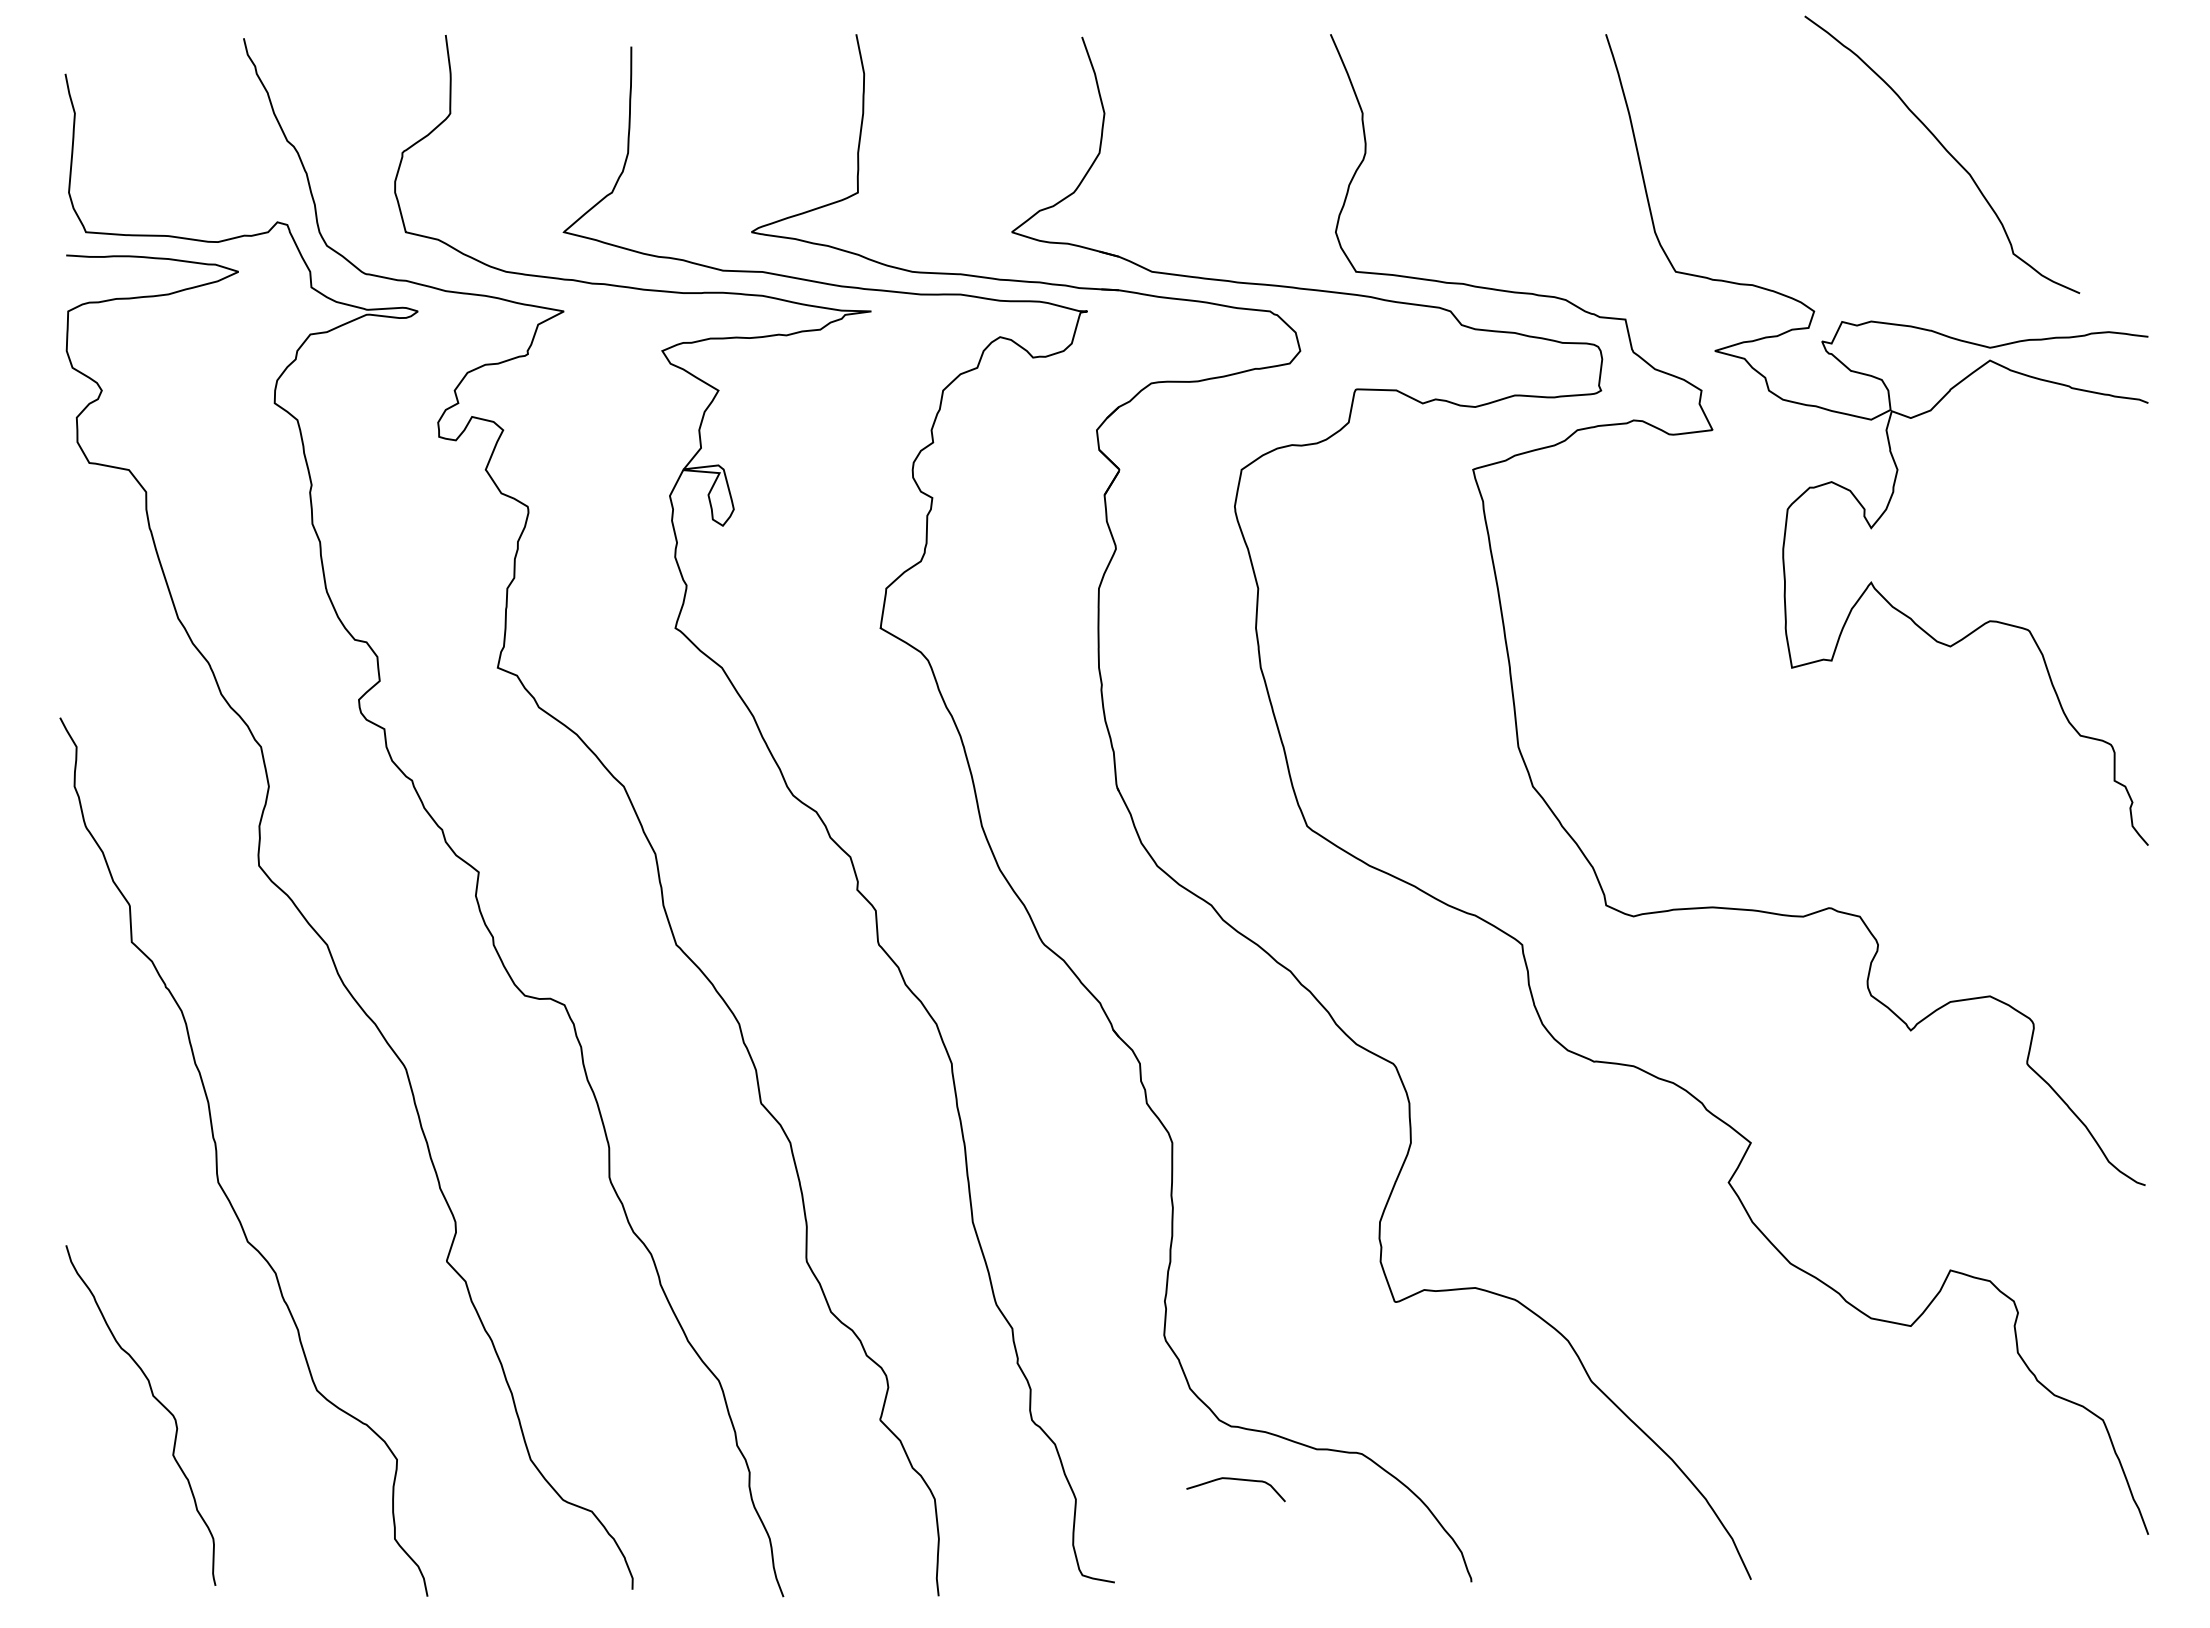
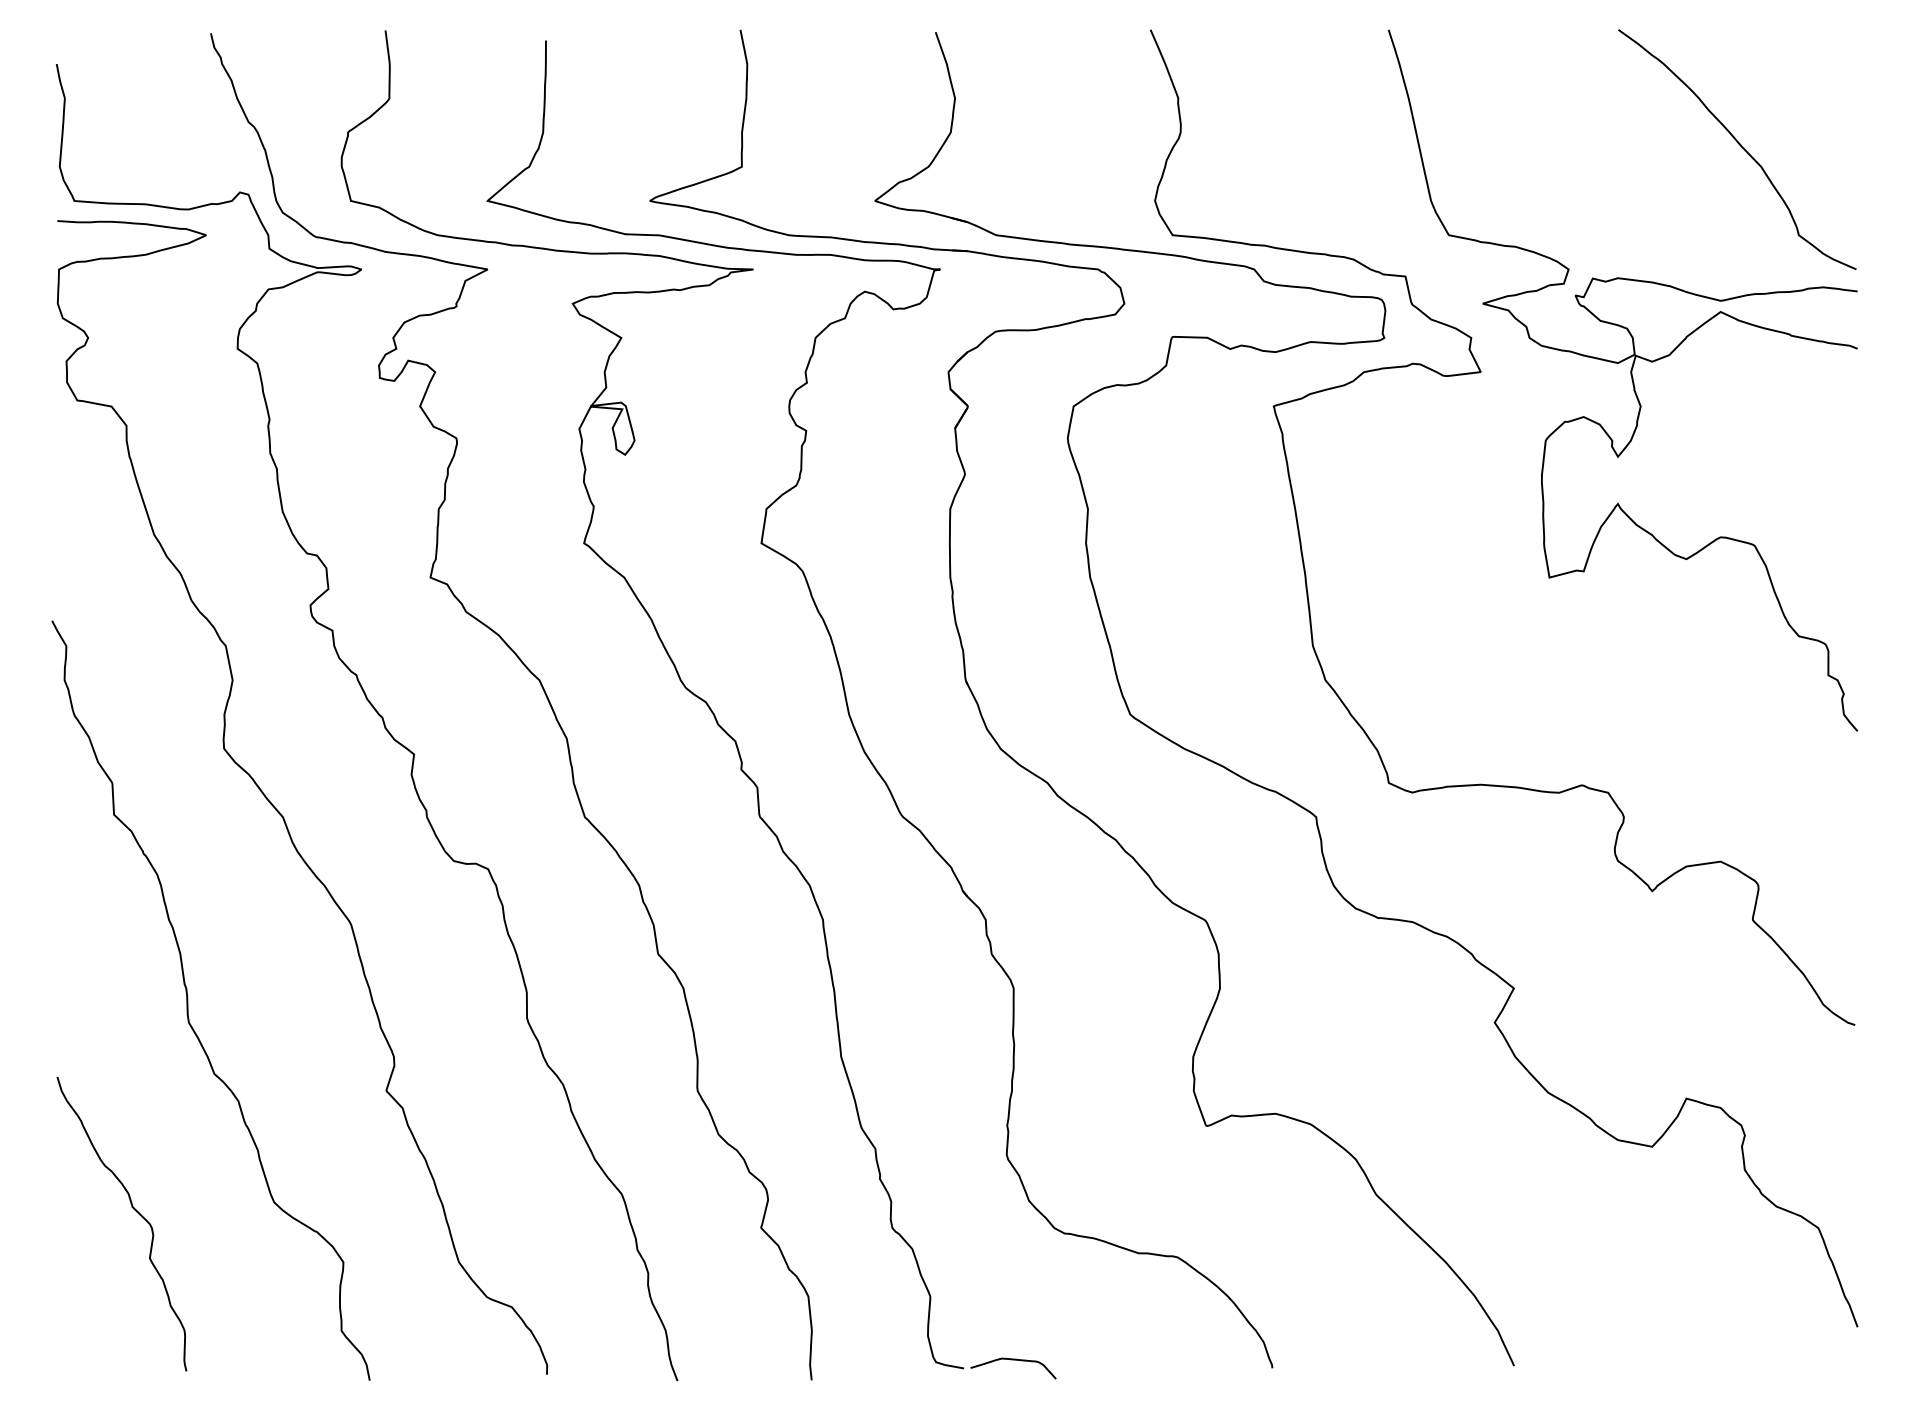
curve: (1945, 150) -> (1740, 145), moved
curve: (1236, 1480) -> (1013, 1360), moved

